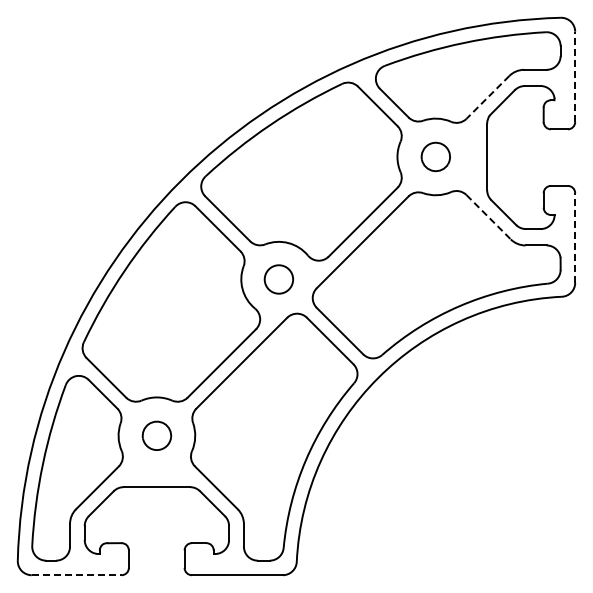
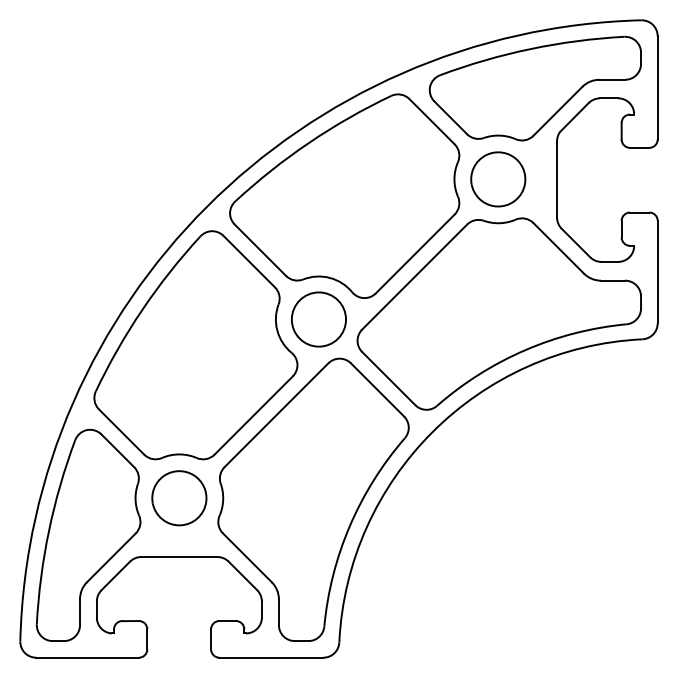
line: (575, 76) -> (658, 87), dashed -> solid
line: (487, 97) -> (557, 111), dashed -> solid
part: (435, 156) -> (497, 178), size x1.67
line: (488, 217) -> (558, 248), dashed -> solid
line: (575, 238) -> (658, 272), dashed -> solid
circle: (278, 279) -> (318, 319), size x1.67
part: (156, 435) -> (178, 497), size x1.67
line: (76, 575) -> (87, 658), dashed -> solid

